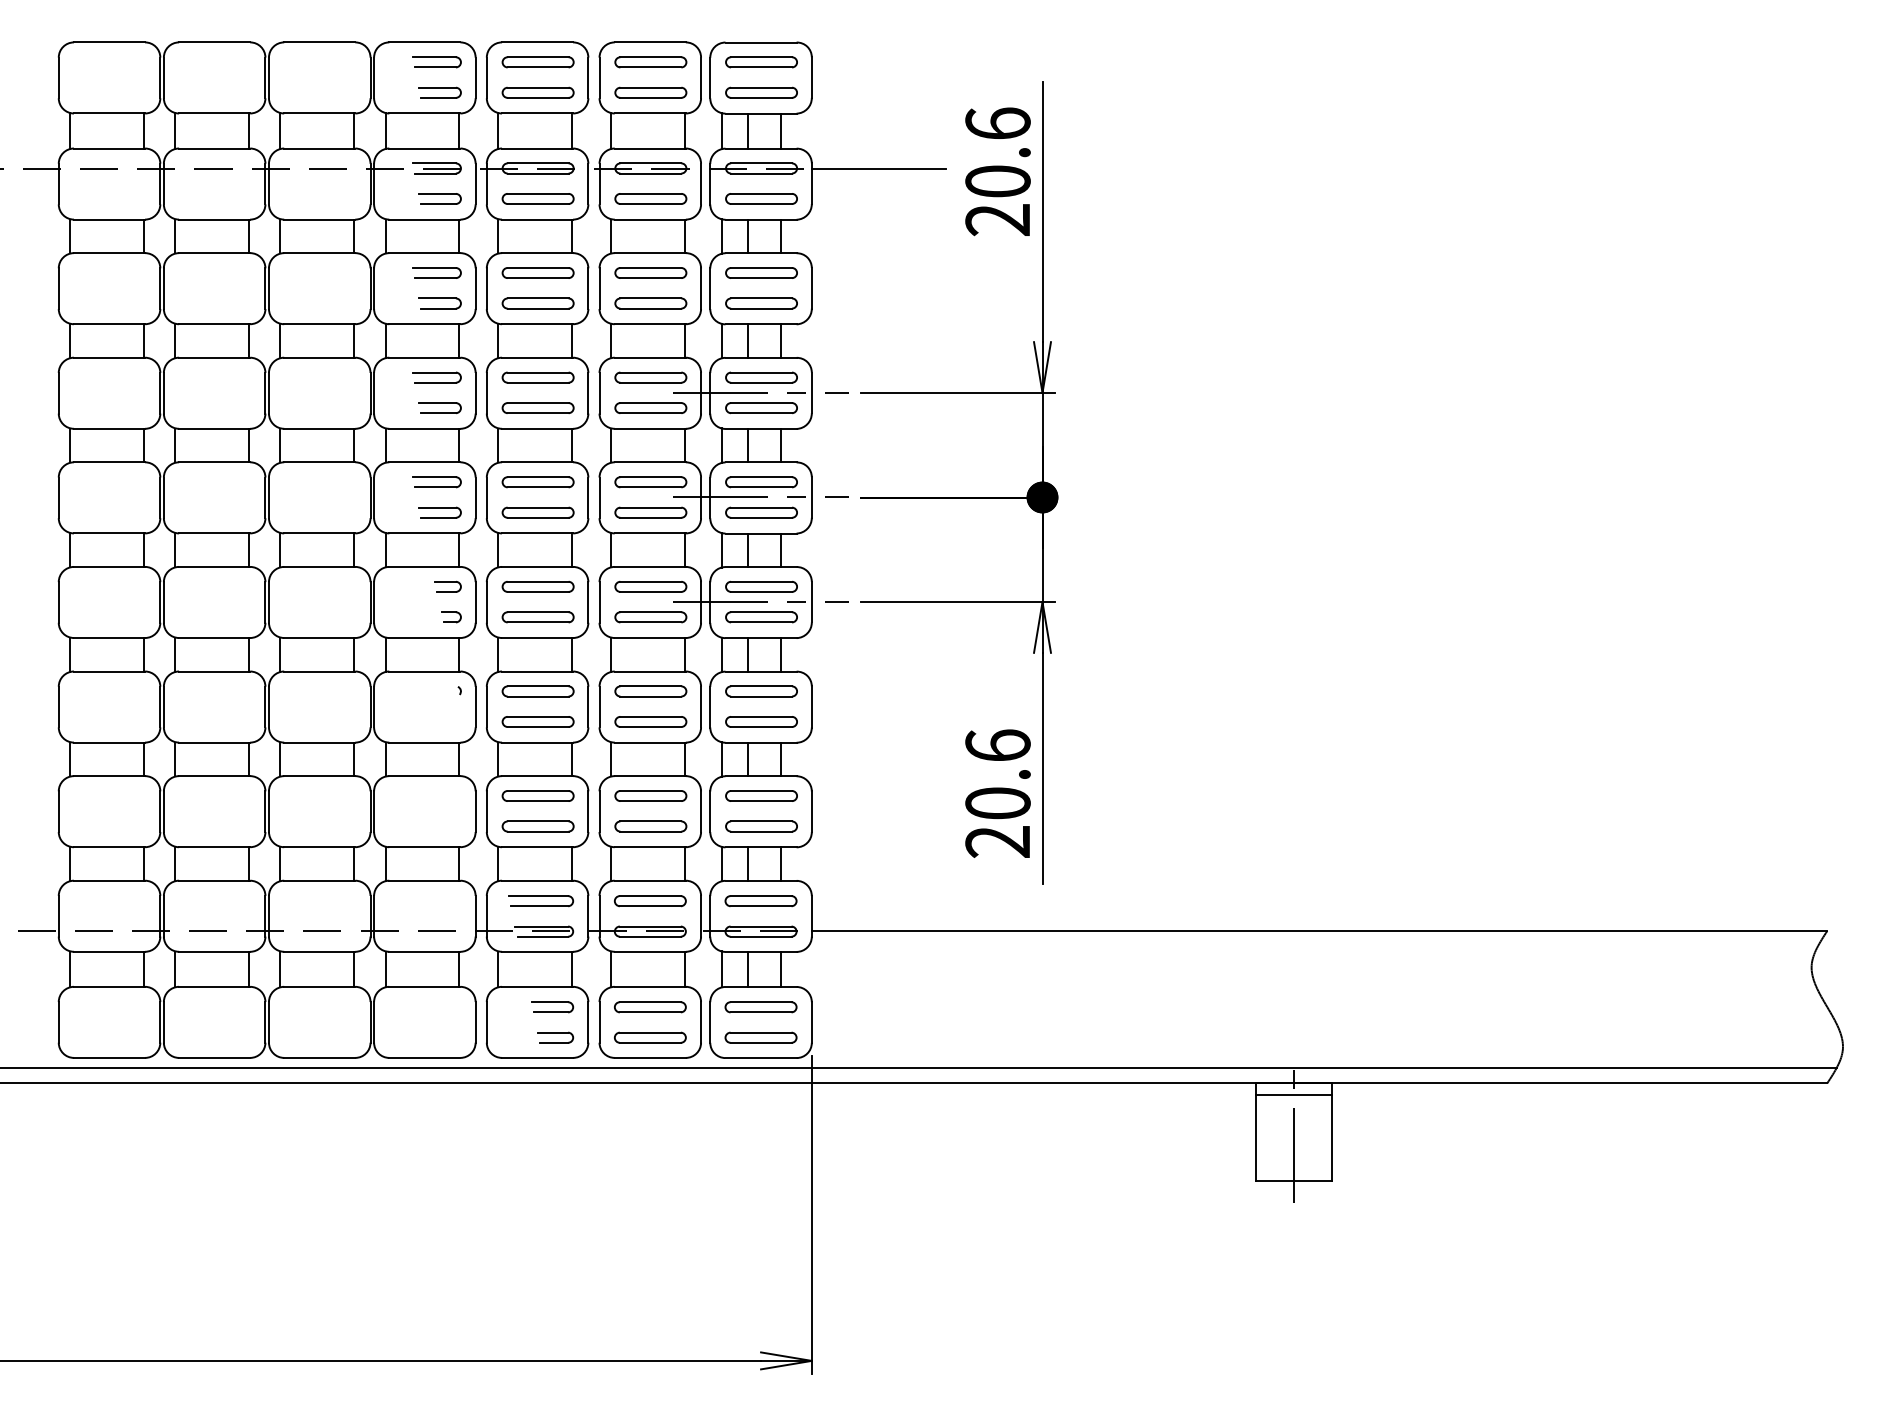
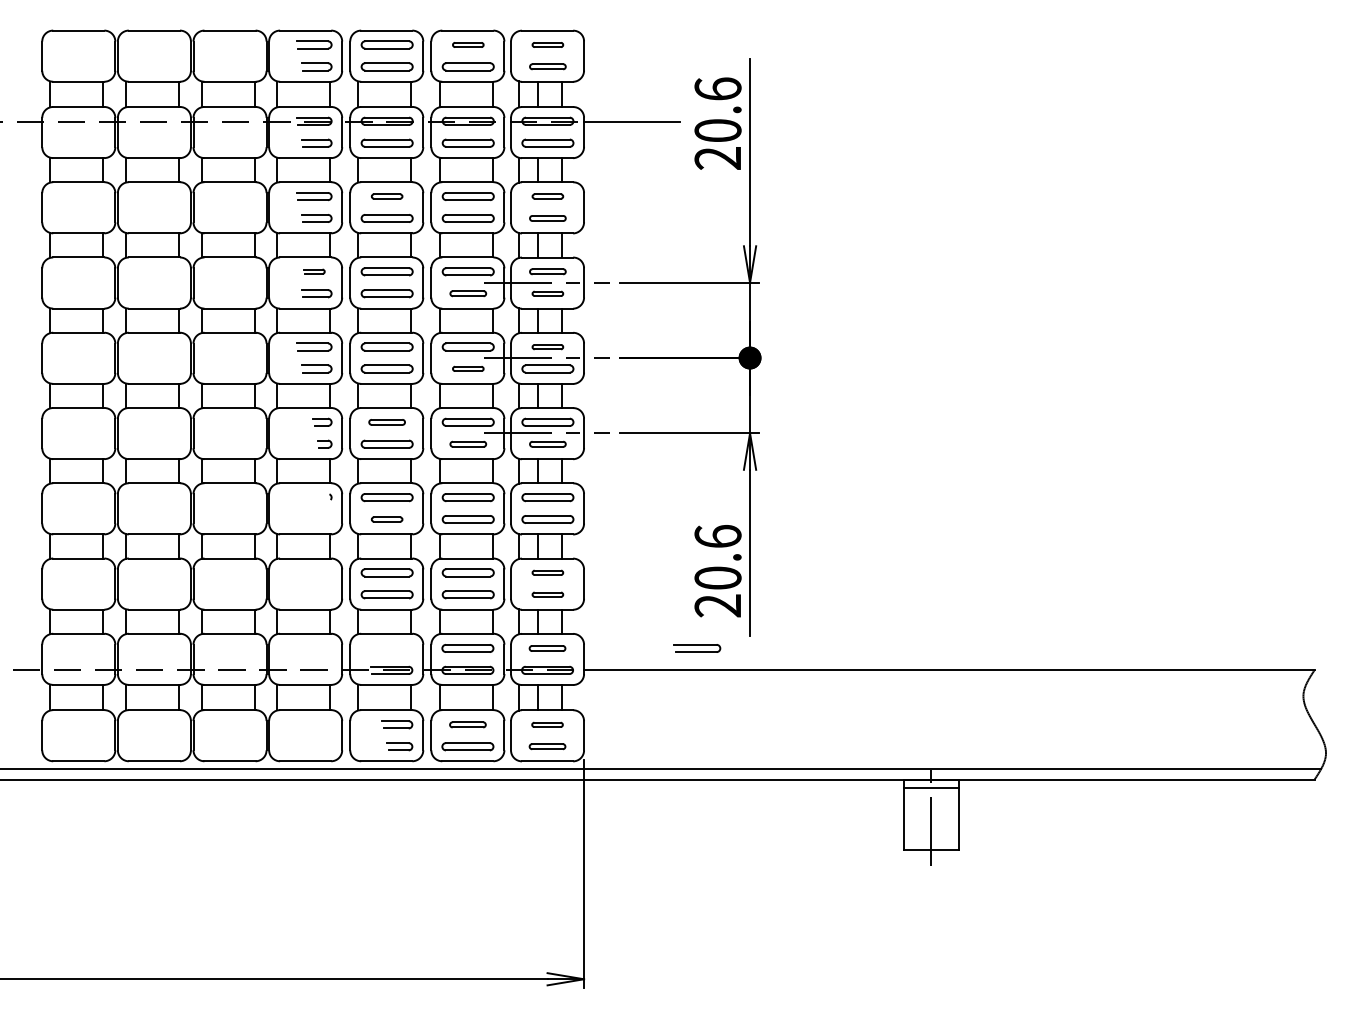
part: (650, 62) -> (468, 45), size x0.6
part: (761, 62) -> (547, 45), size x0.6
part: (761, 92) -> (547, 66), size x0.7
part: (537, 272) -> (386, 196), size x0.6
part: (761, 272) -> (547, 196), size x0.6
part: (761, 303) -> (547, 218), size x0.7
part: (436, 377) -> (314, 271), size x0.6
part: (761, 377) -> (547, 271), size x0.7
part: (650, 407) -> (468, 293), size x0.7
part: (761, 408) -> (547, 294), size x0.6
part: (761, 482) -> (547, 347), size x0.6
part: (650, 512) -> (468, 368), size x0.6
part: (537, 586) -> (386, 422), size x0.7
part: (650, 617) -> (468, 444), size x0.7
part: (761, 617) -> (547, 444), size x0.7
part: (537, 721) -> (386, 519), size x0.6
part: (761, 795) -> (547, 572), size x0.6
part: (761, 826) -> (547, 594), size x0.6
part: (541, 901) -> (697, 648), moved
part: (760, 901) -> (547, 648), size x0.7
part: (650, 1007) -> (468, 724), size x0.7
part: (760, 1007) -> (547, 724), size x0.6
part: (760, 1037) -> (547, 746), size x0.7

